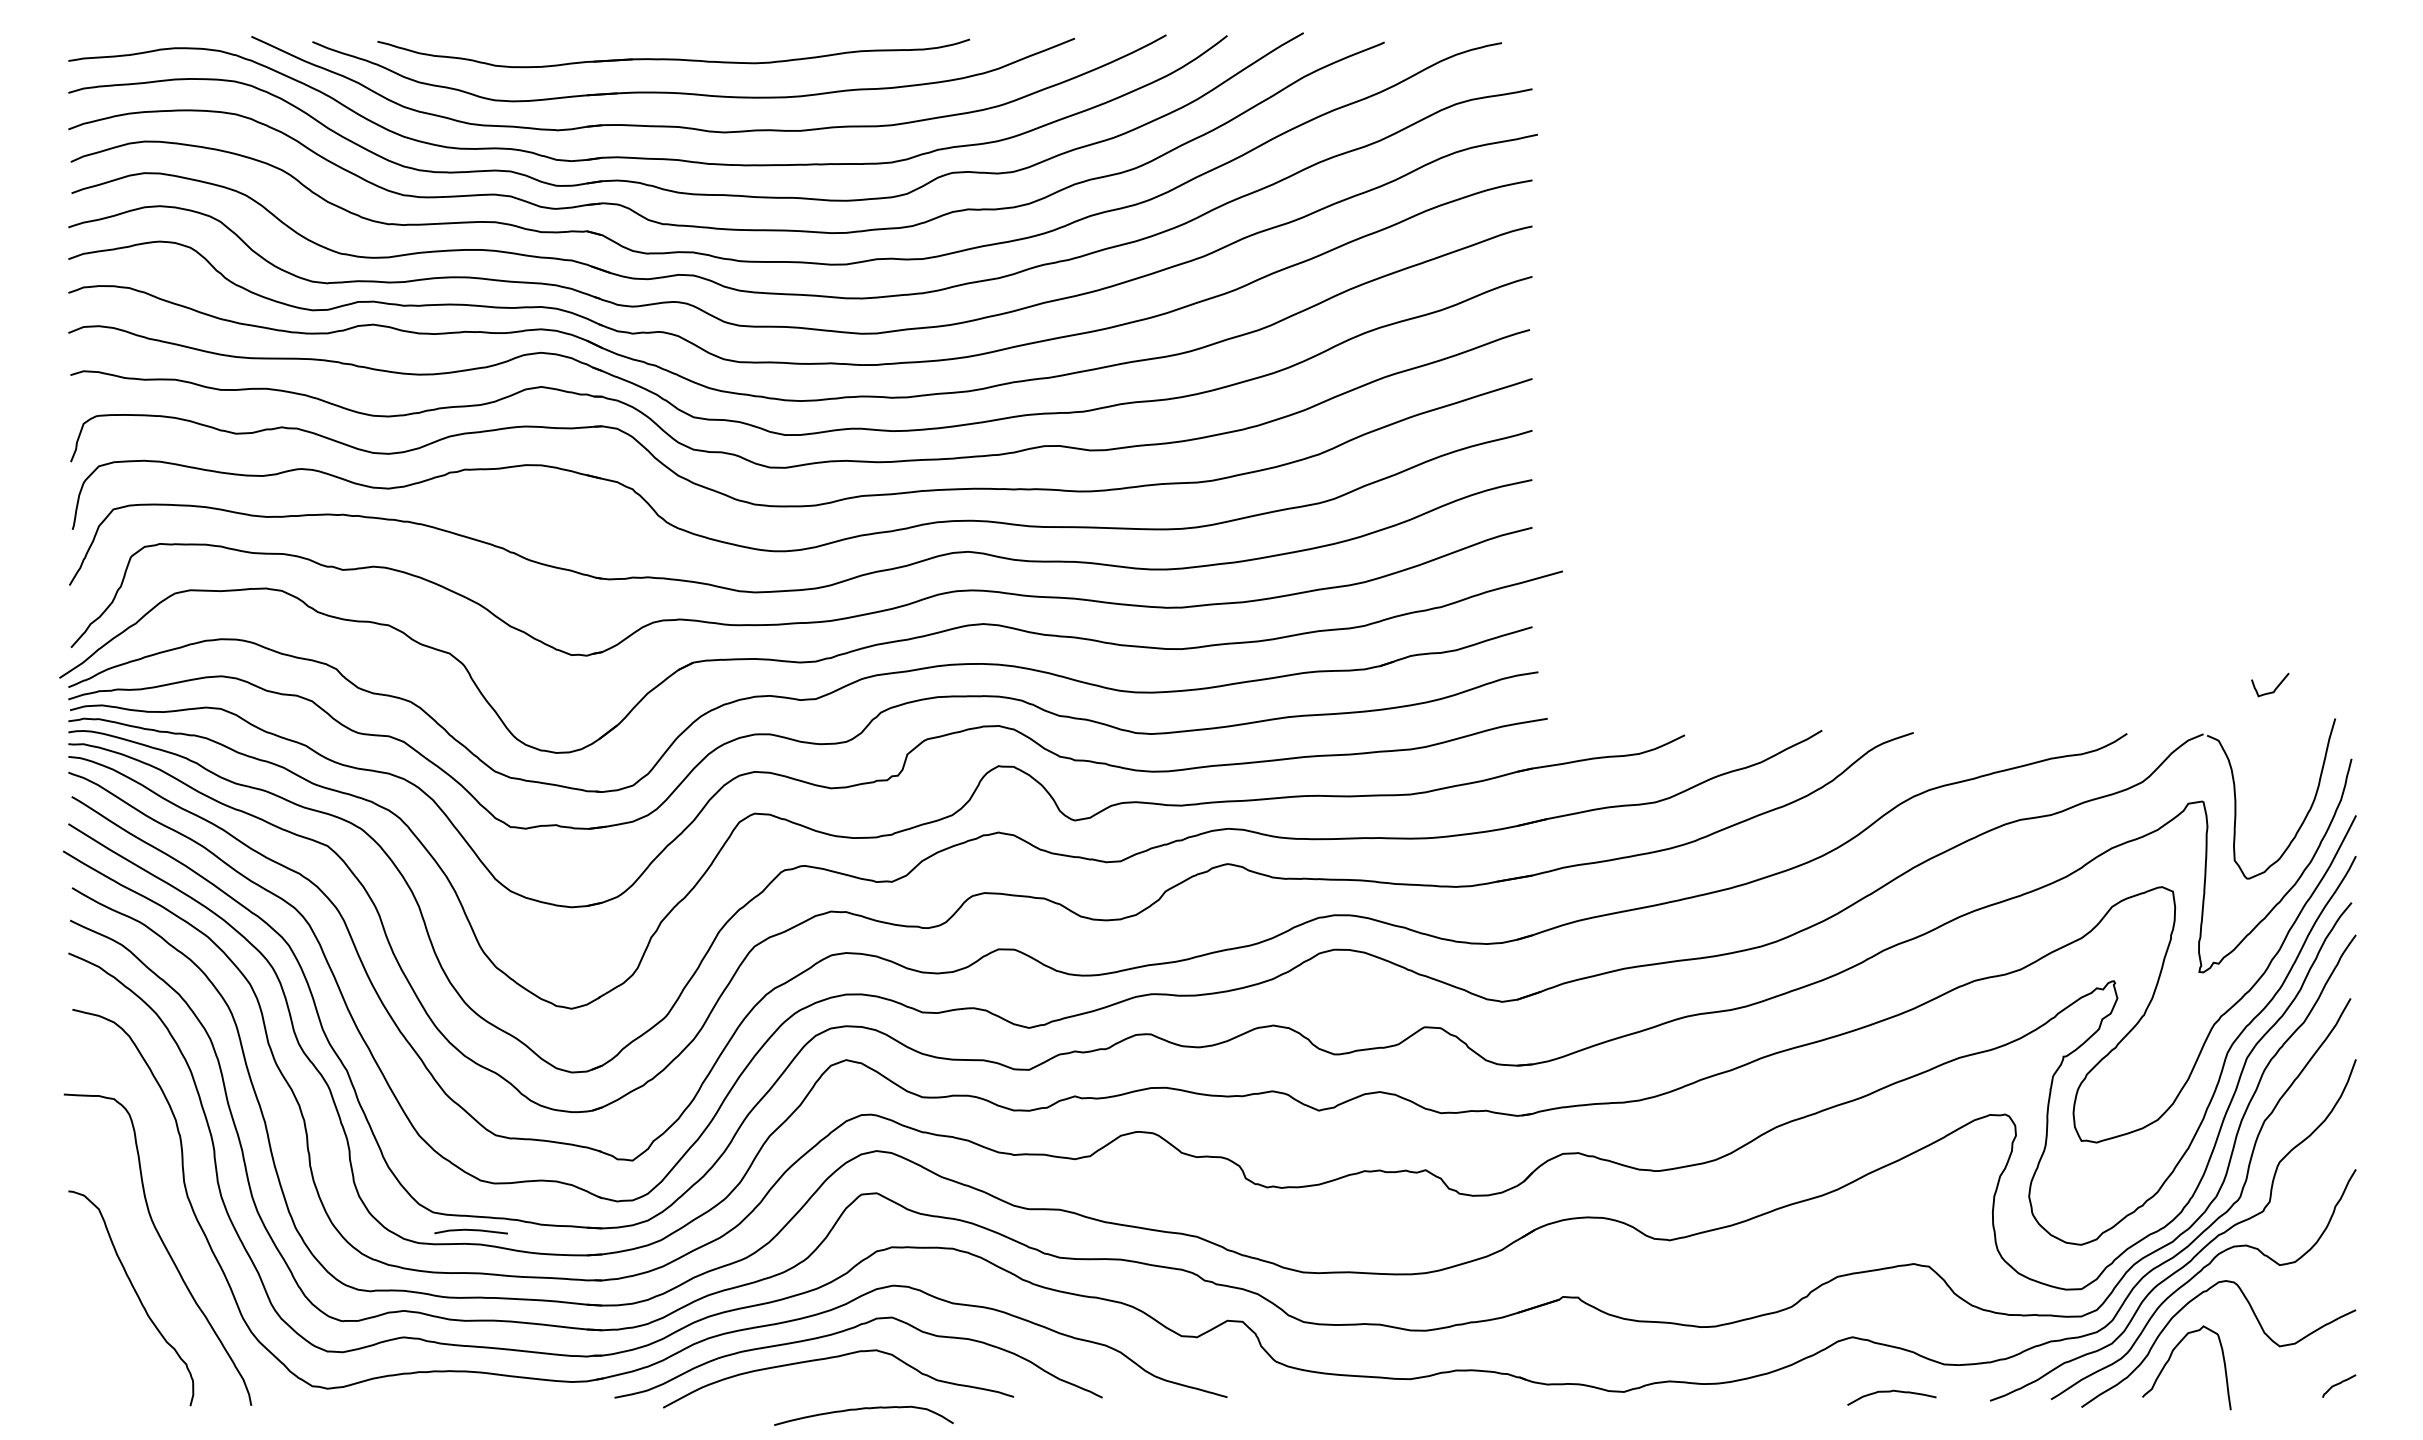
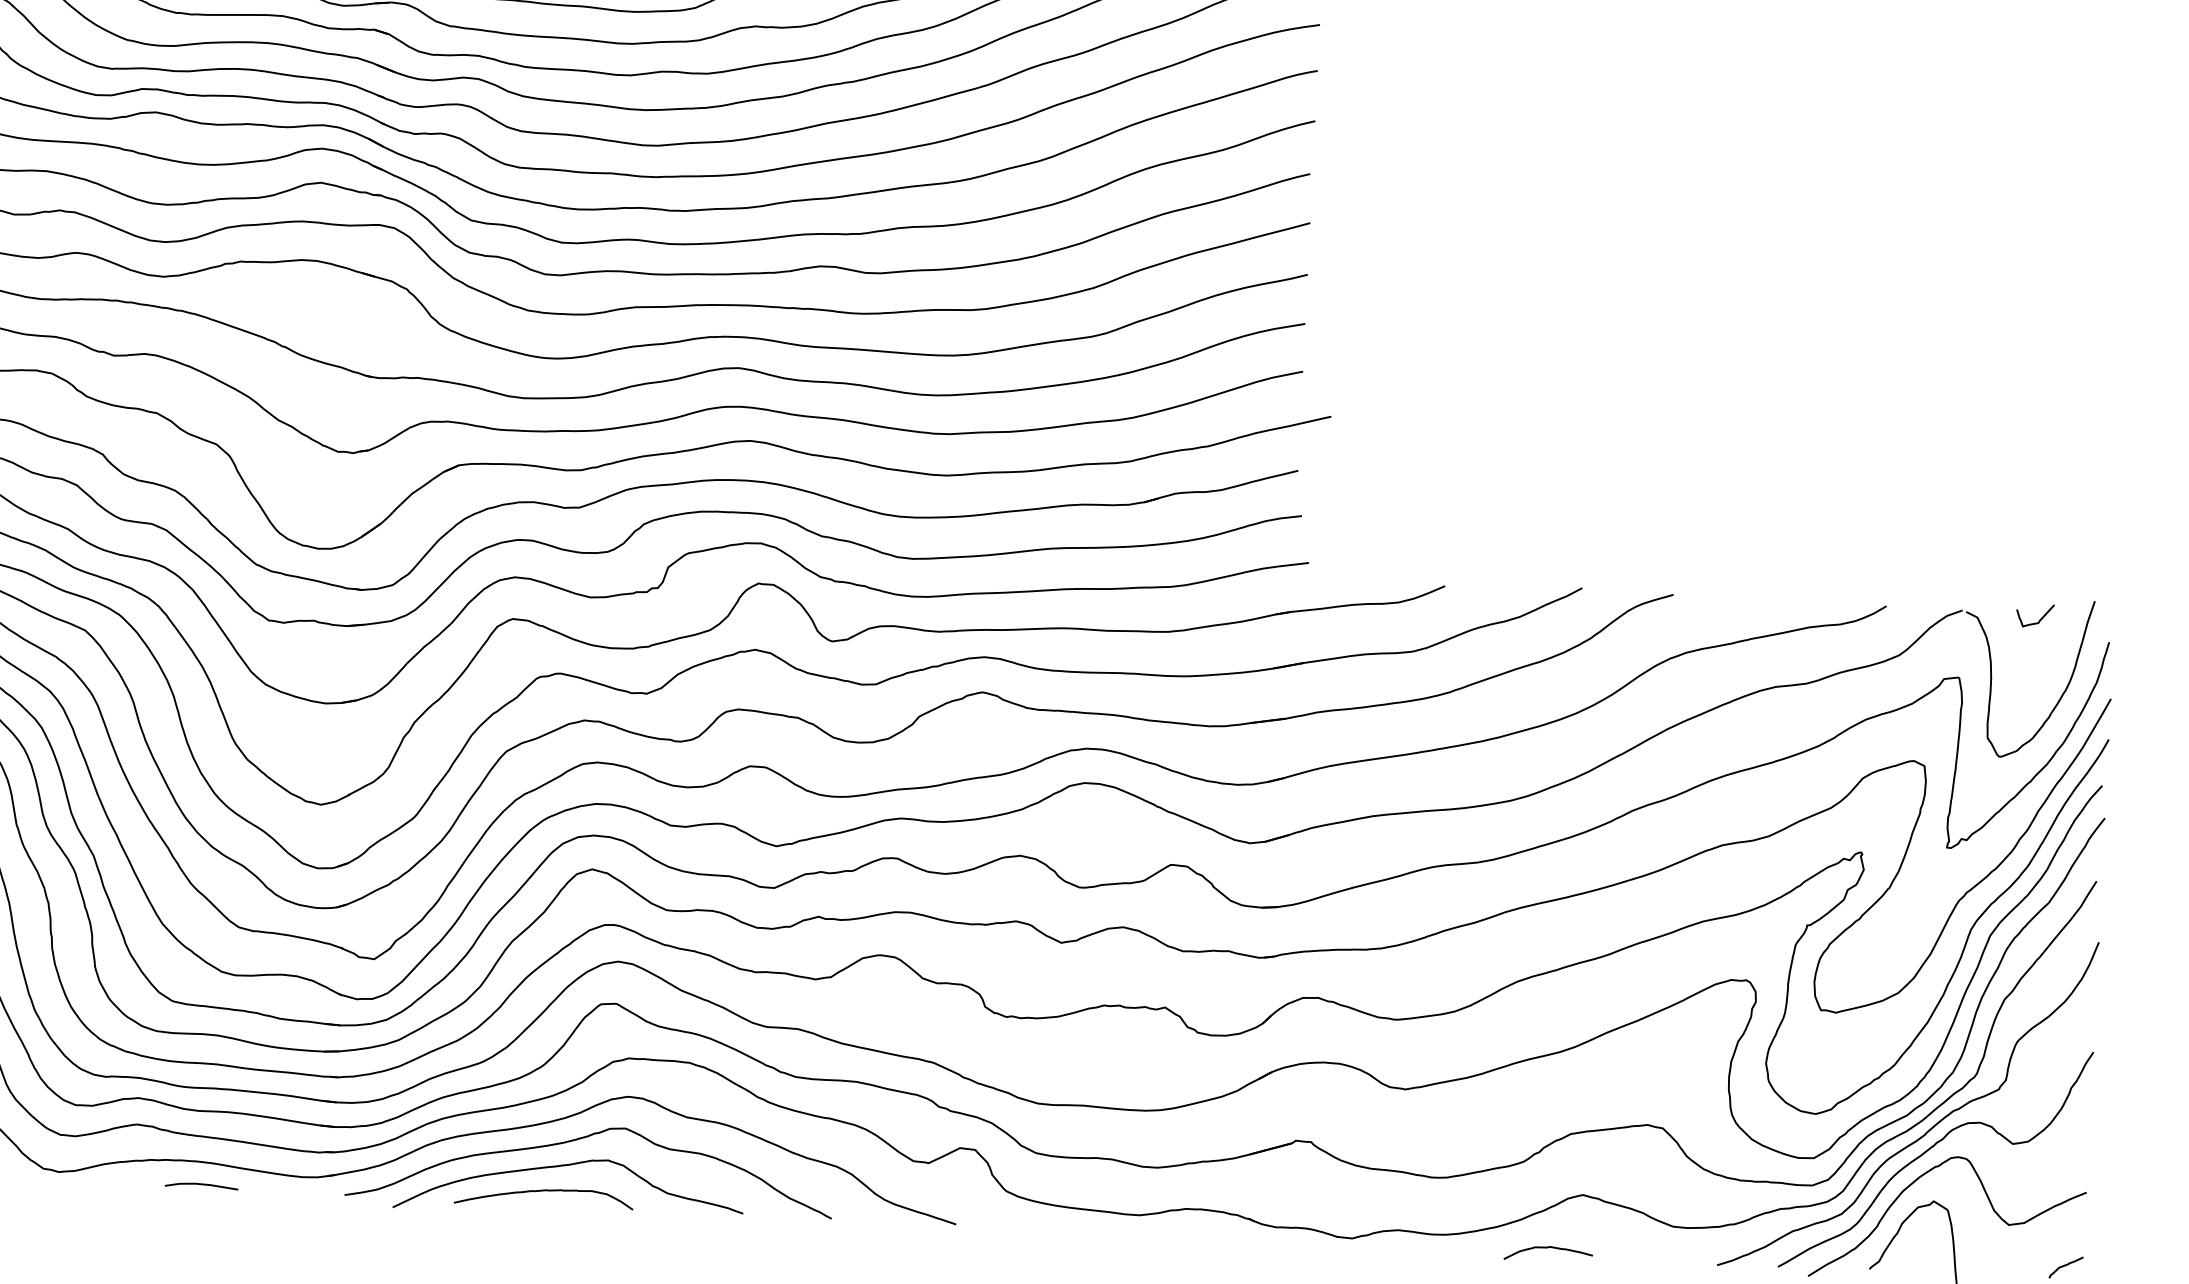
curve: (2275, 687) -> (2040, 618), moved
line: (470, 1230) -> (201, 1184), moved
curve: (1891, 1392) -> (1548, 1248), moved
curve: (863, 1409) -> (543, 1191), moved

